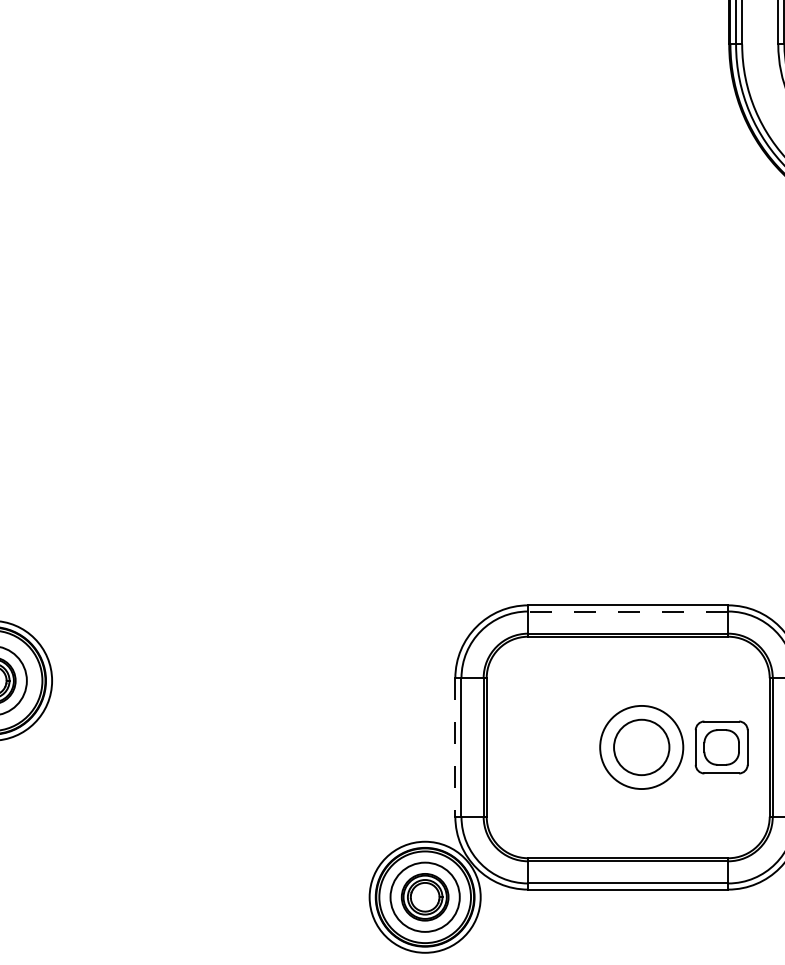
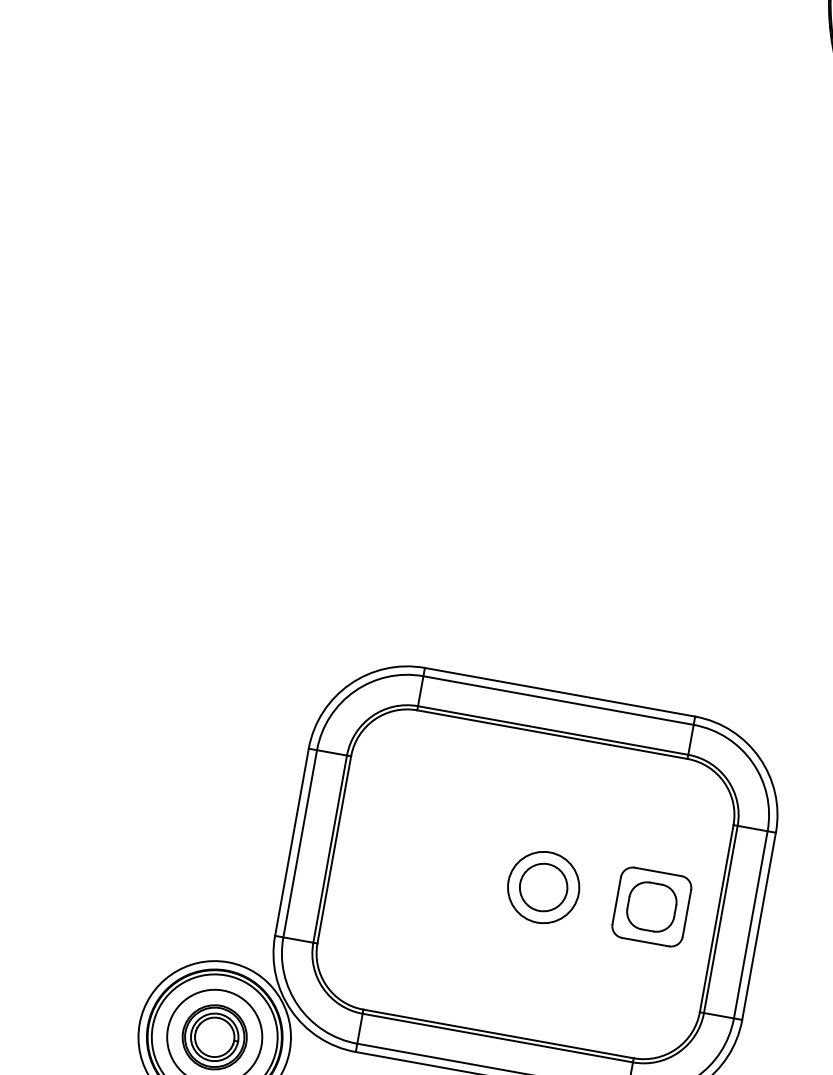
line: (627, 611) -> (557, 700), dashed -> solid
line: (455, 747) -> (292, 842), dashed -> solid
part: (641, 747) -> (543, 887), size x0.62

